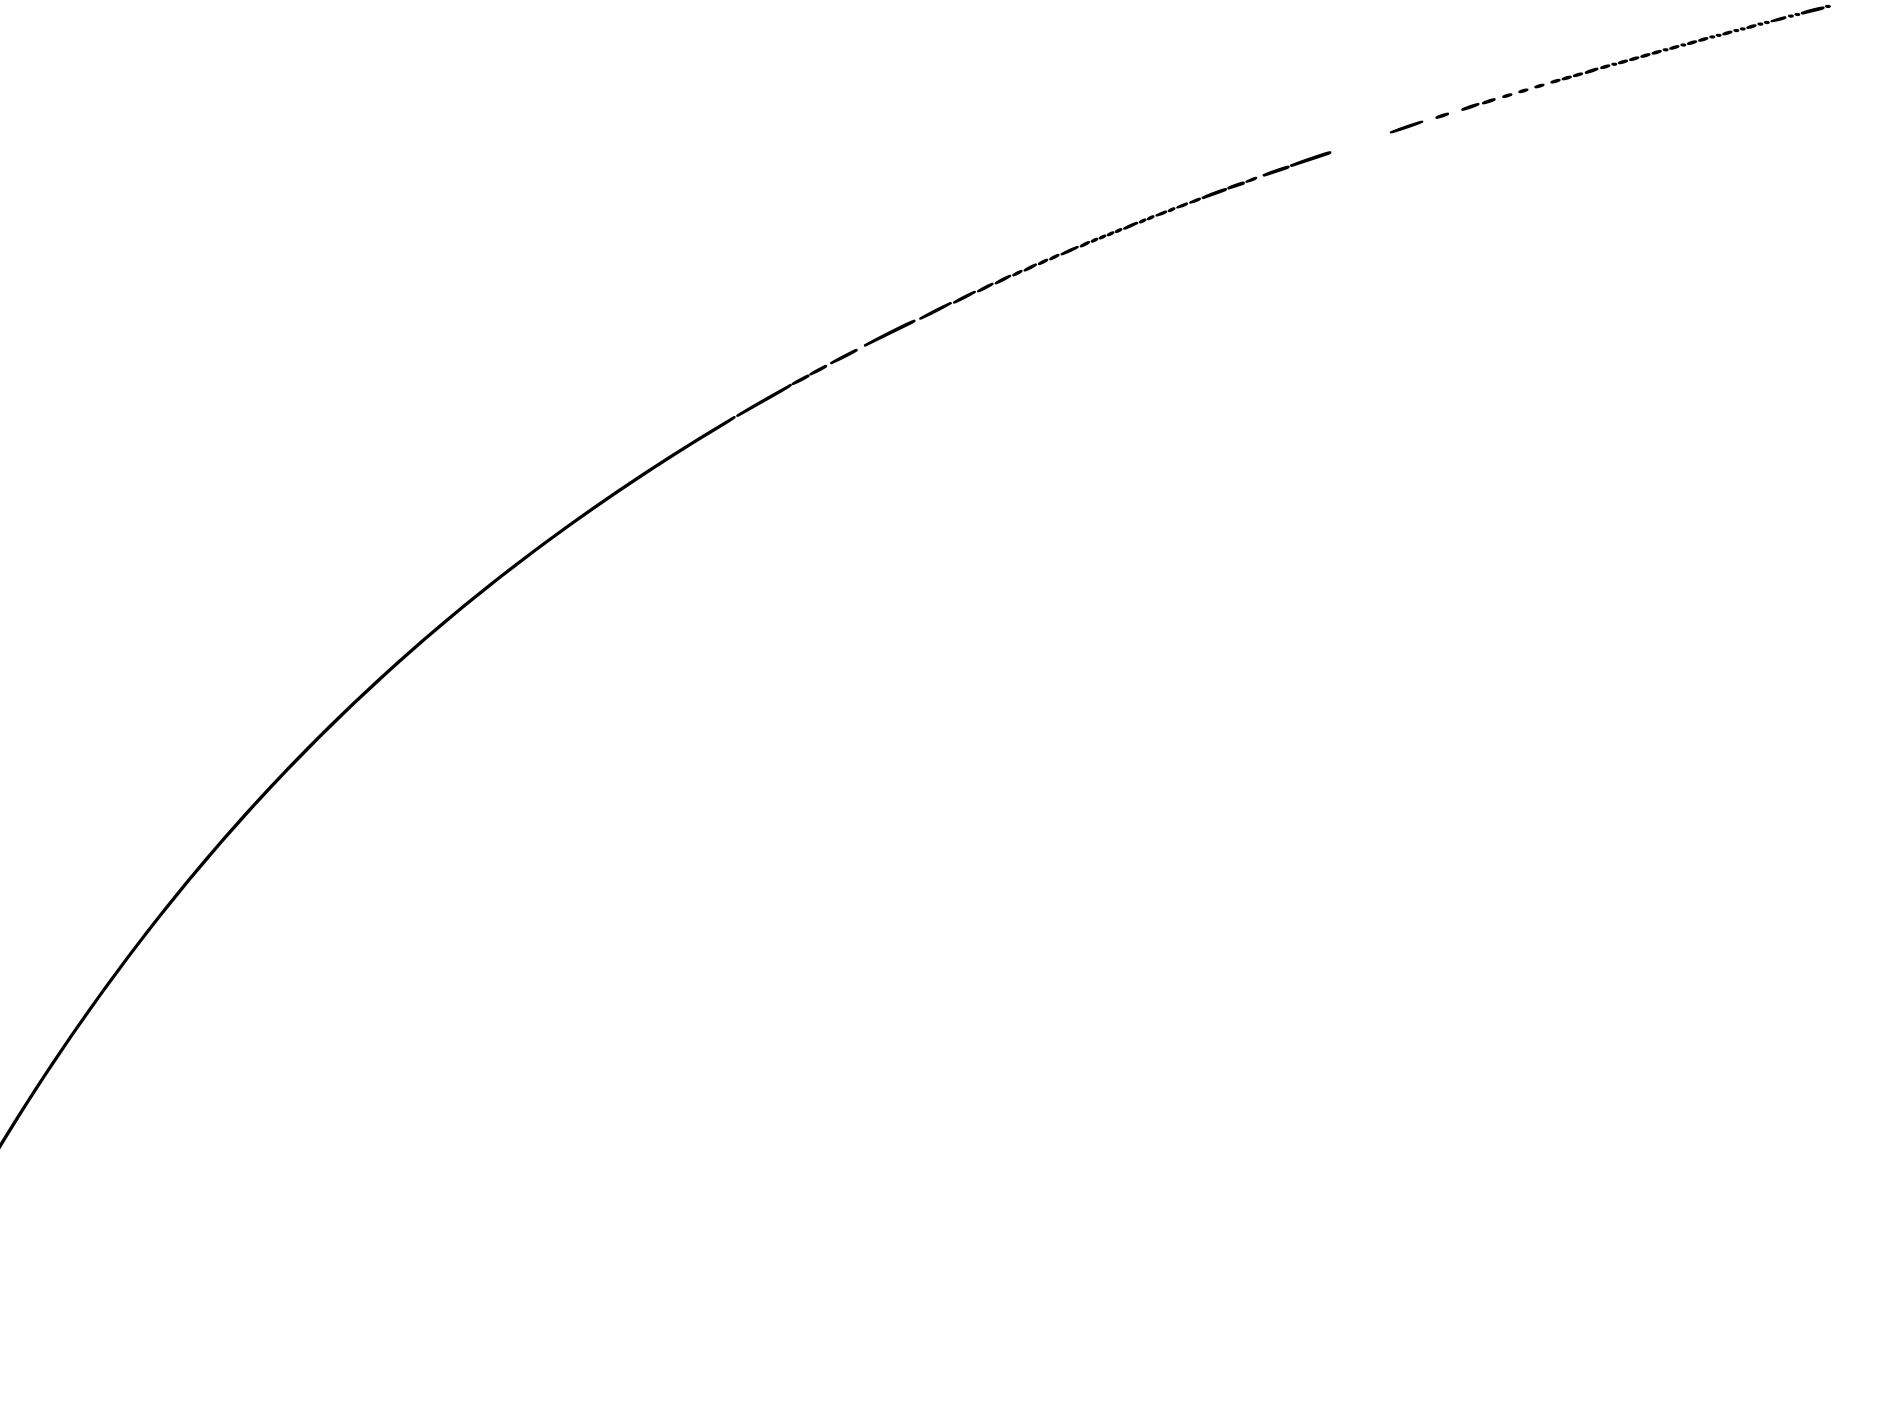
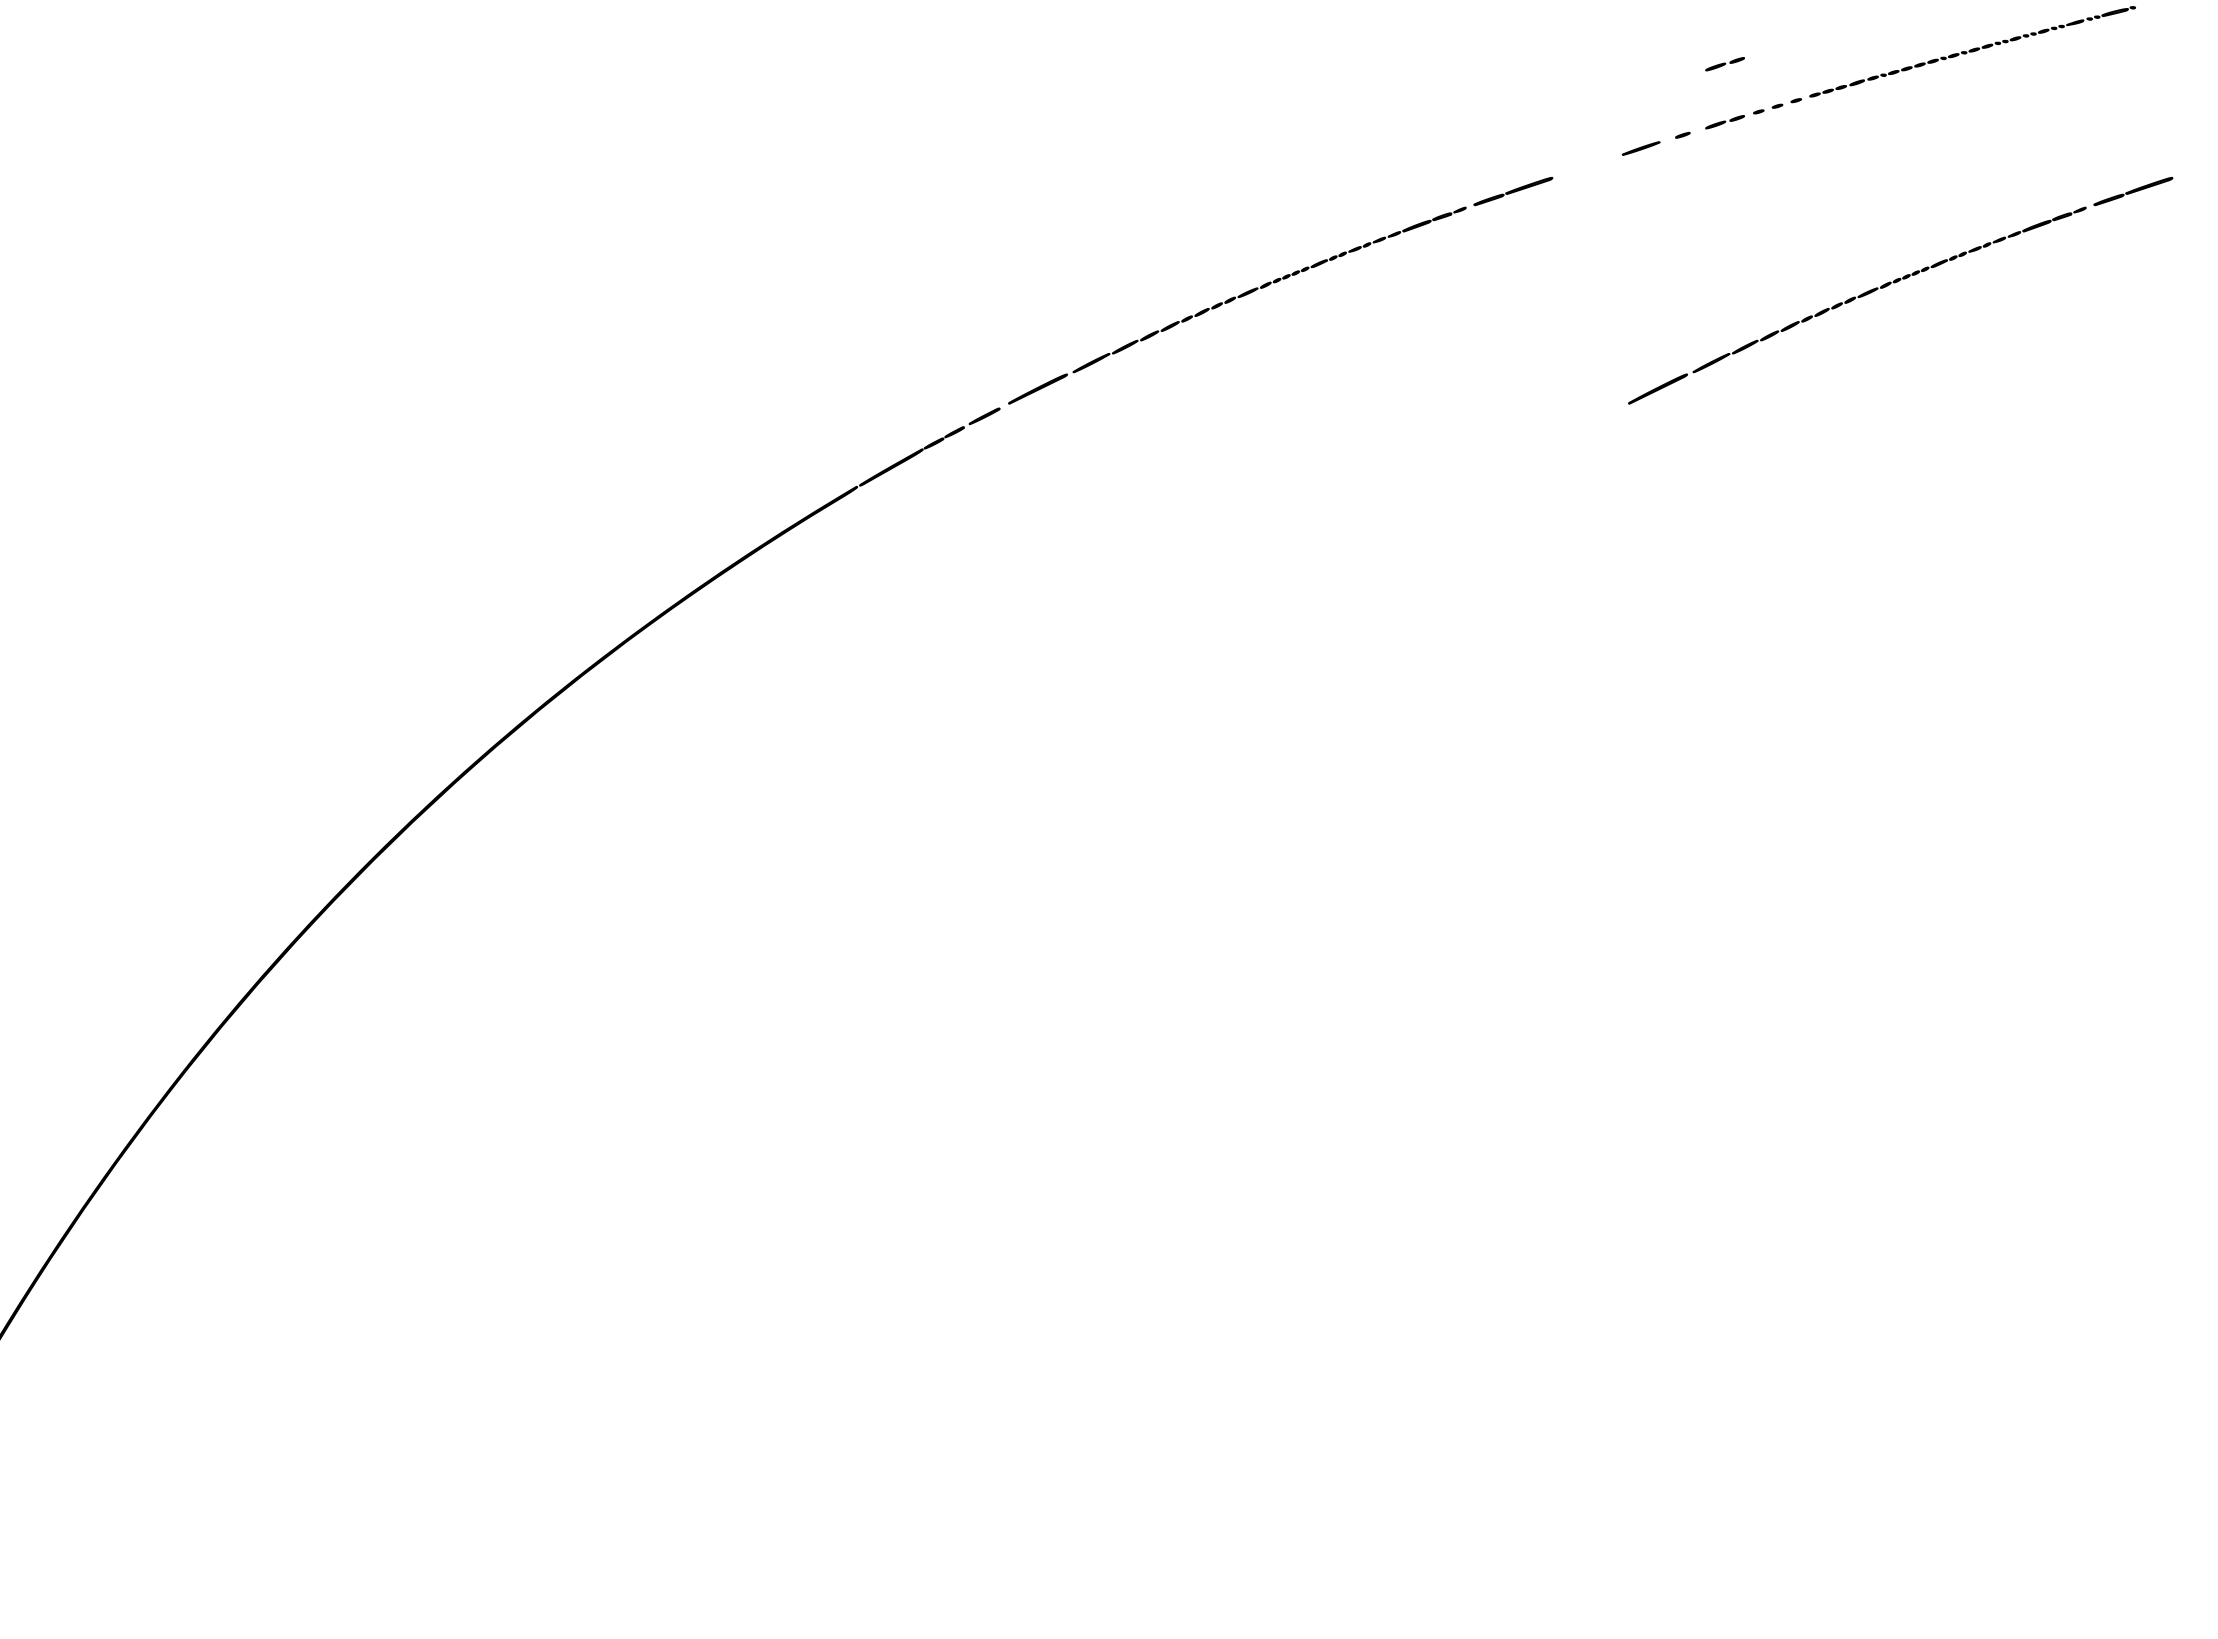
line: (1477, 55) -> (1724, 64), added
part: (1626, 241) -> (1897, 282), added

